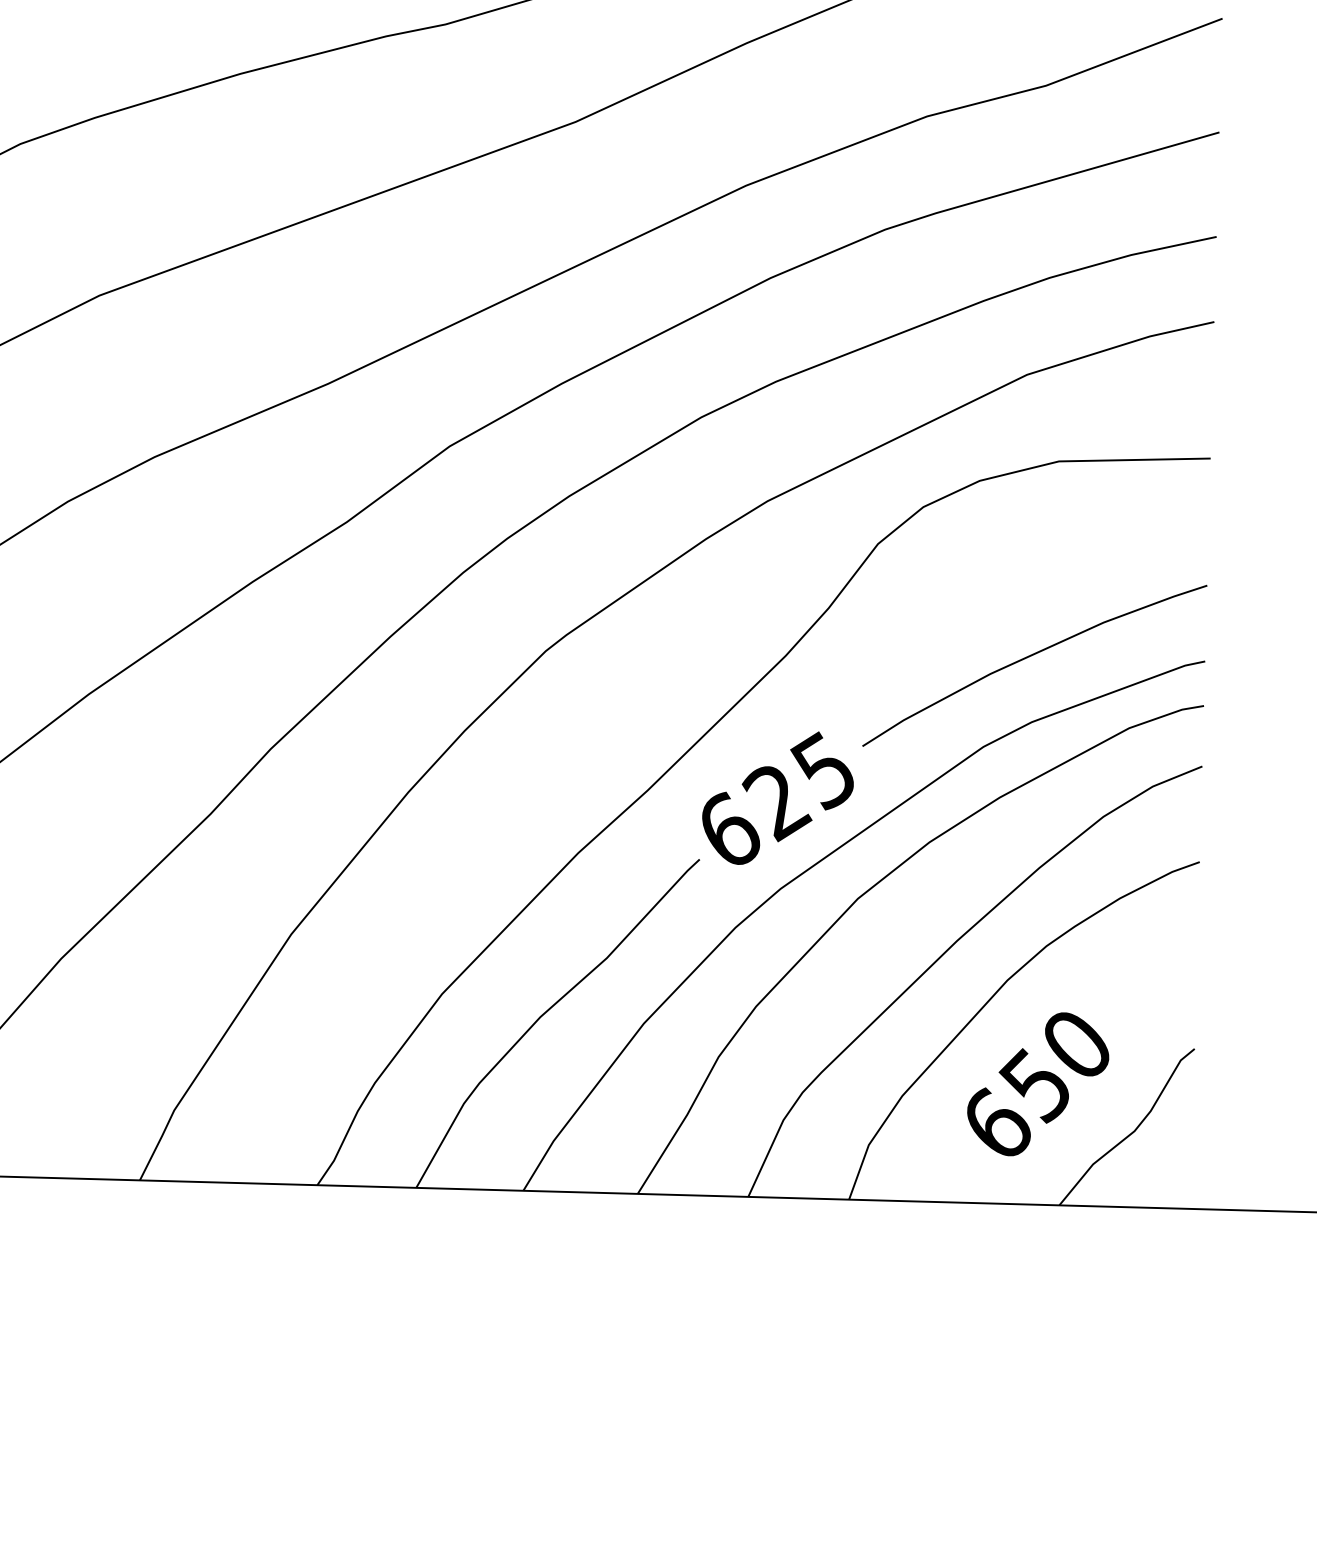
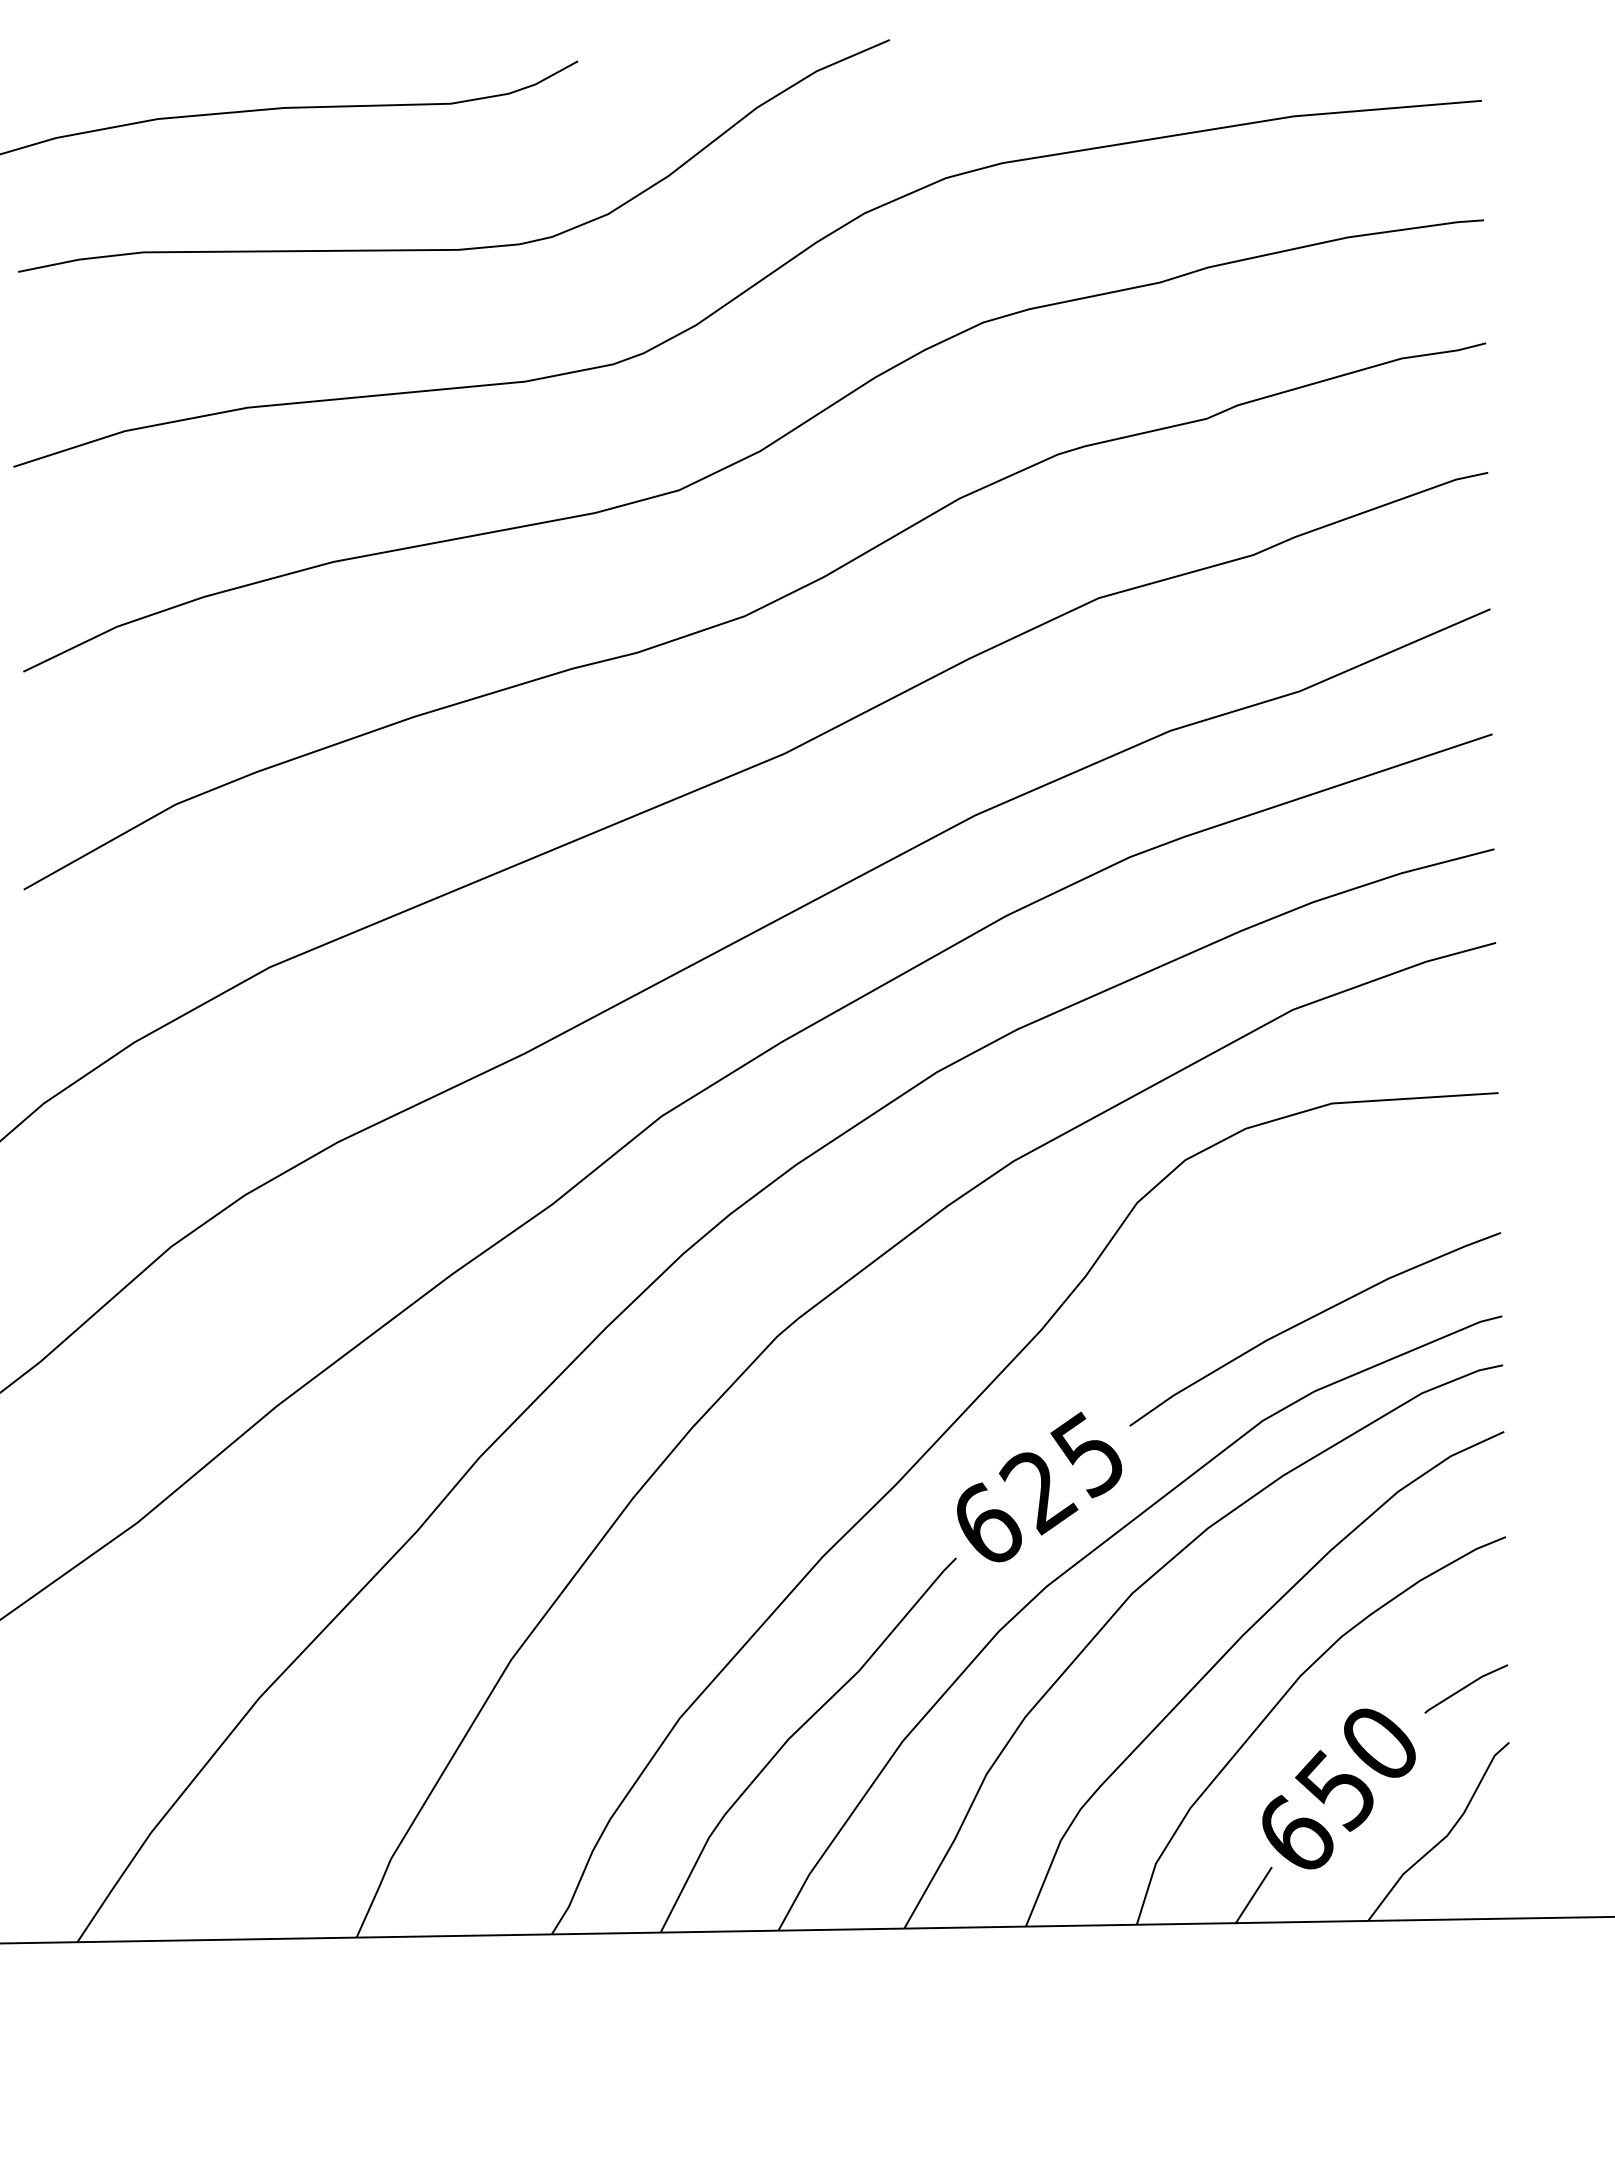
line: (1157, 997) -> (1466, 1687), added
line: (956, 1177) -> (1253, 1895), added

